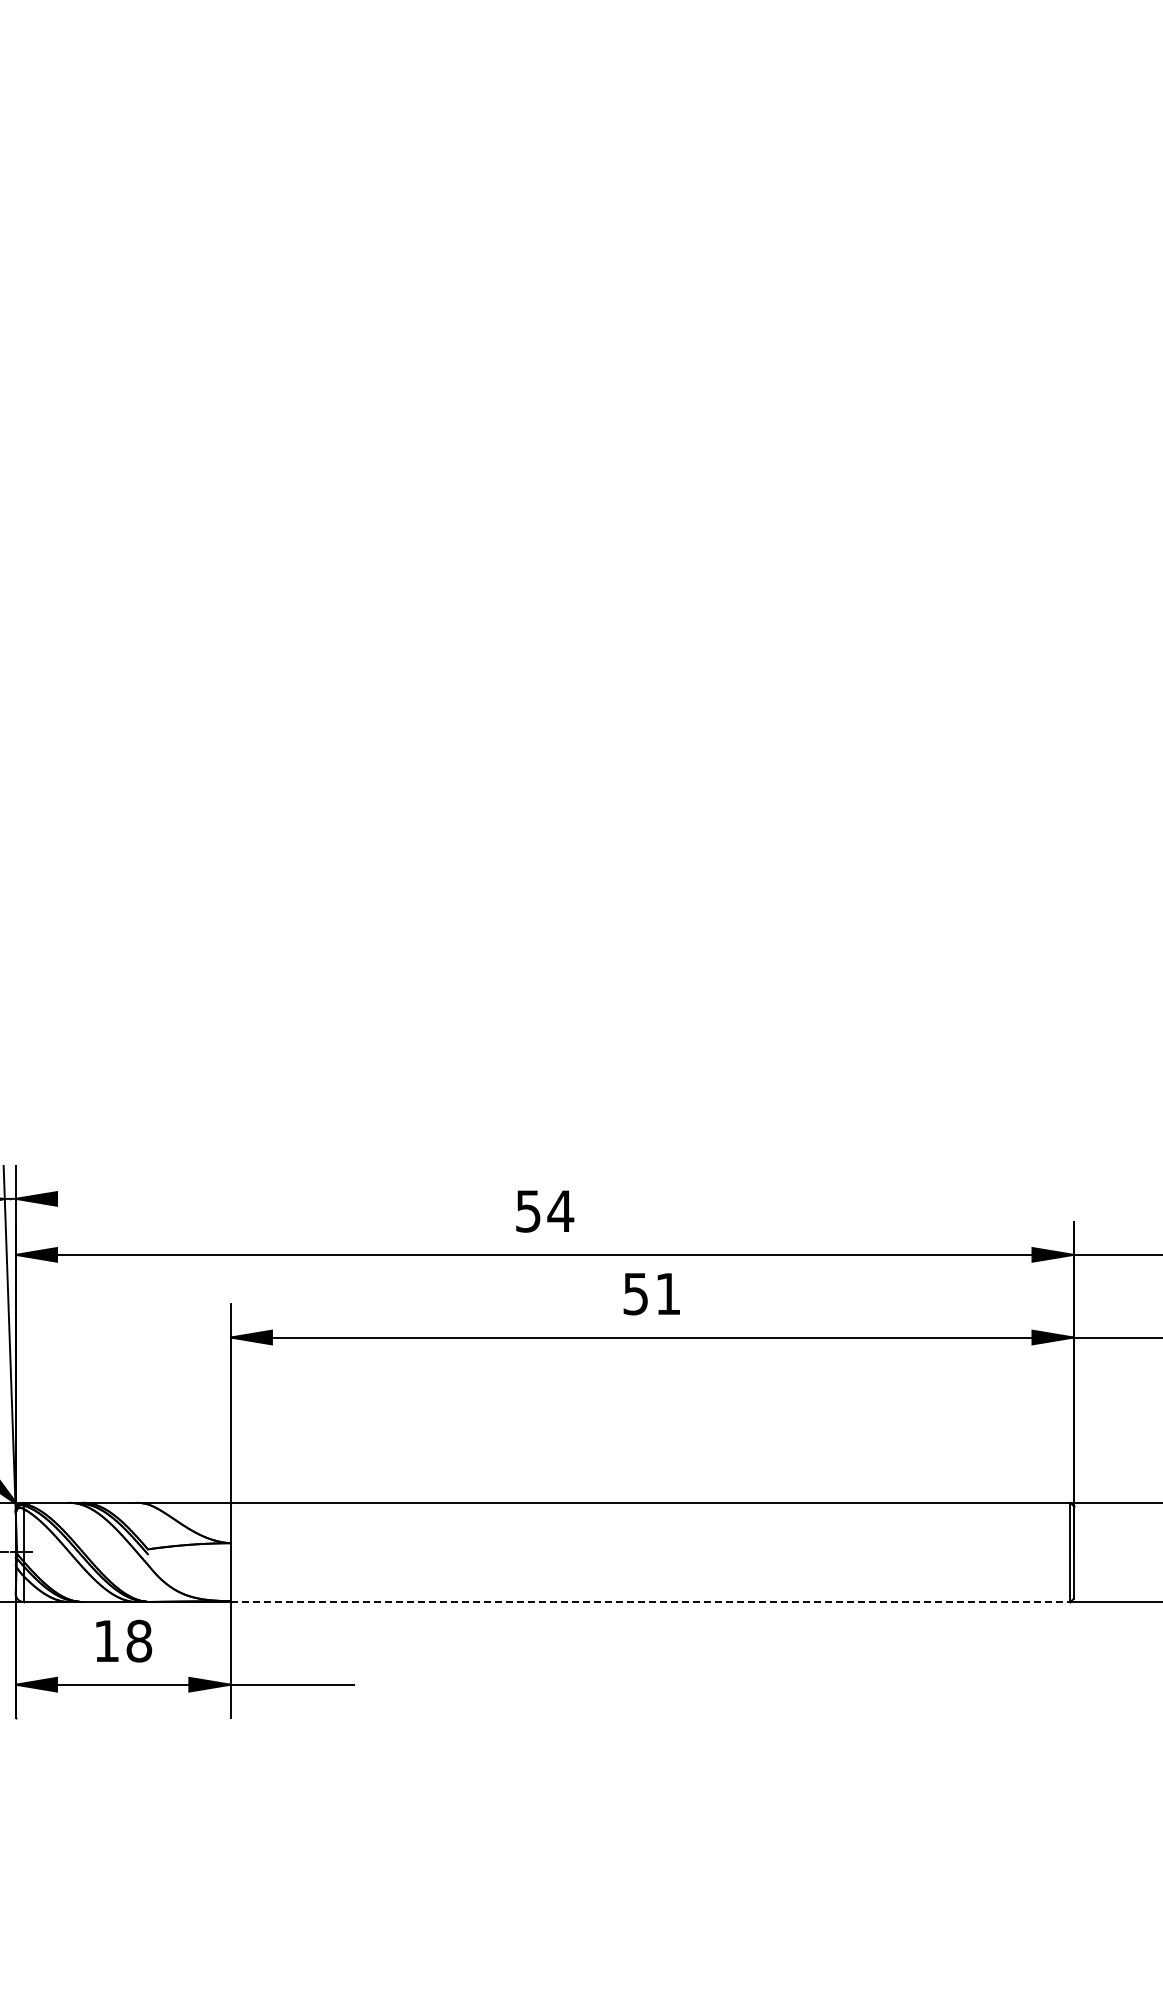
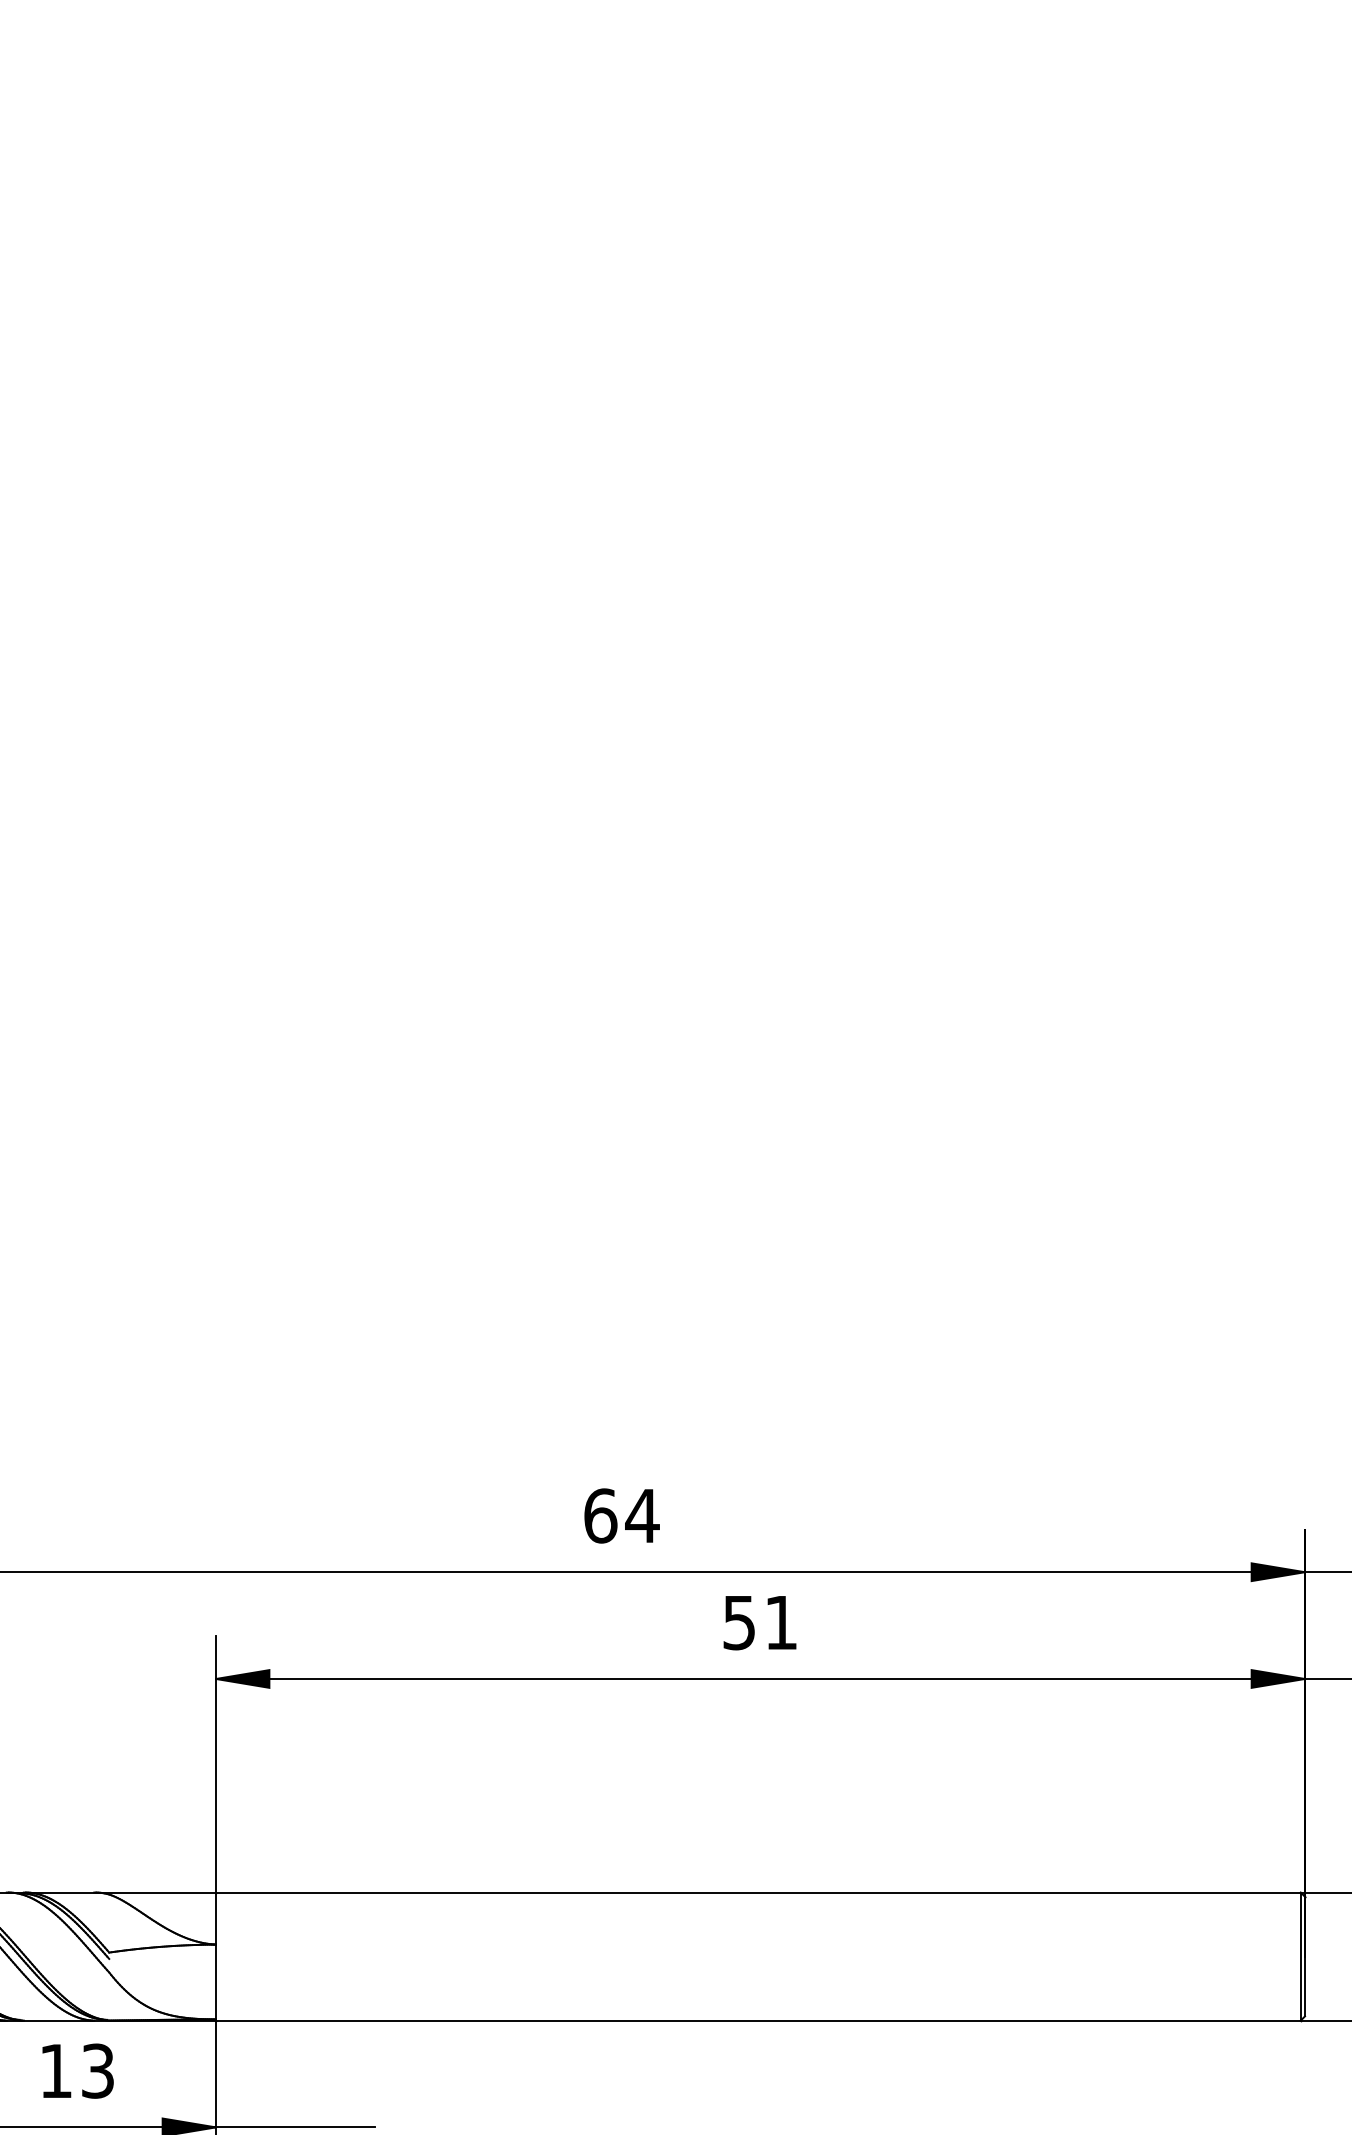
text: (528, 1211) -> (600, 1516), 54 -> 64
line: (650, 1602) -> (758, 2021), dashed -> solid
text: (139, 1640) -> (98, 2070), 18 -> 13

